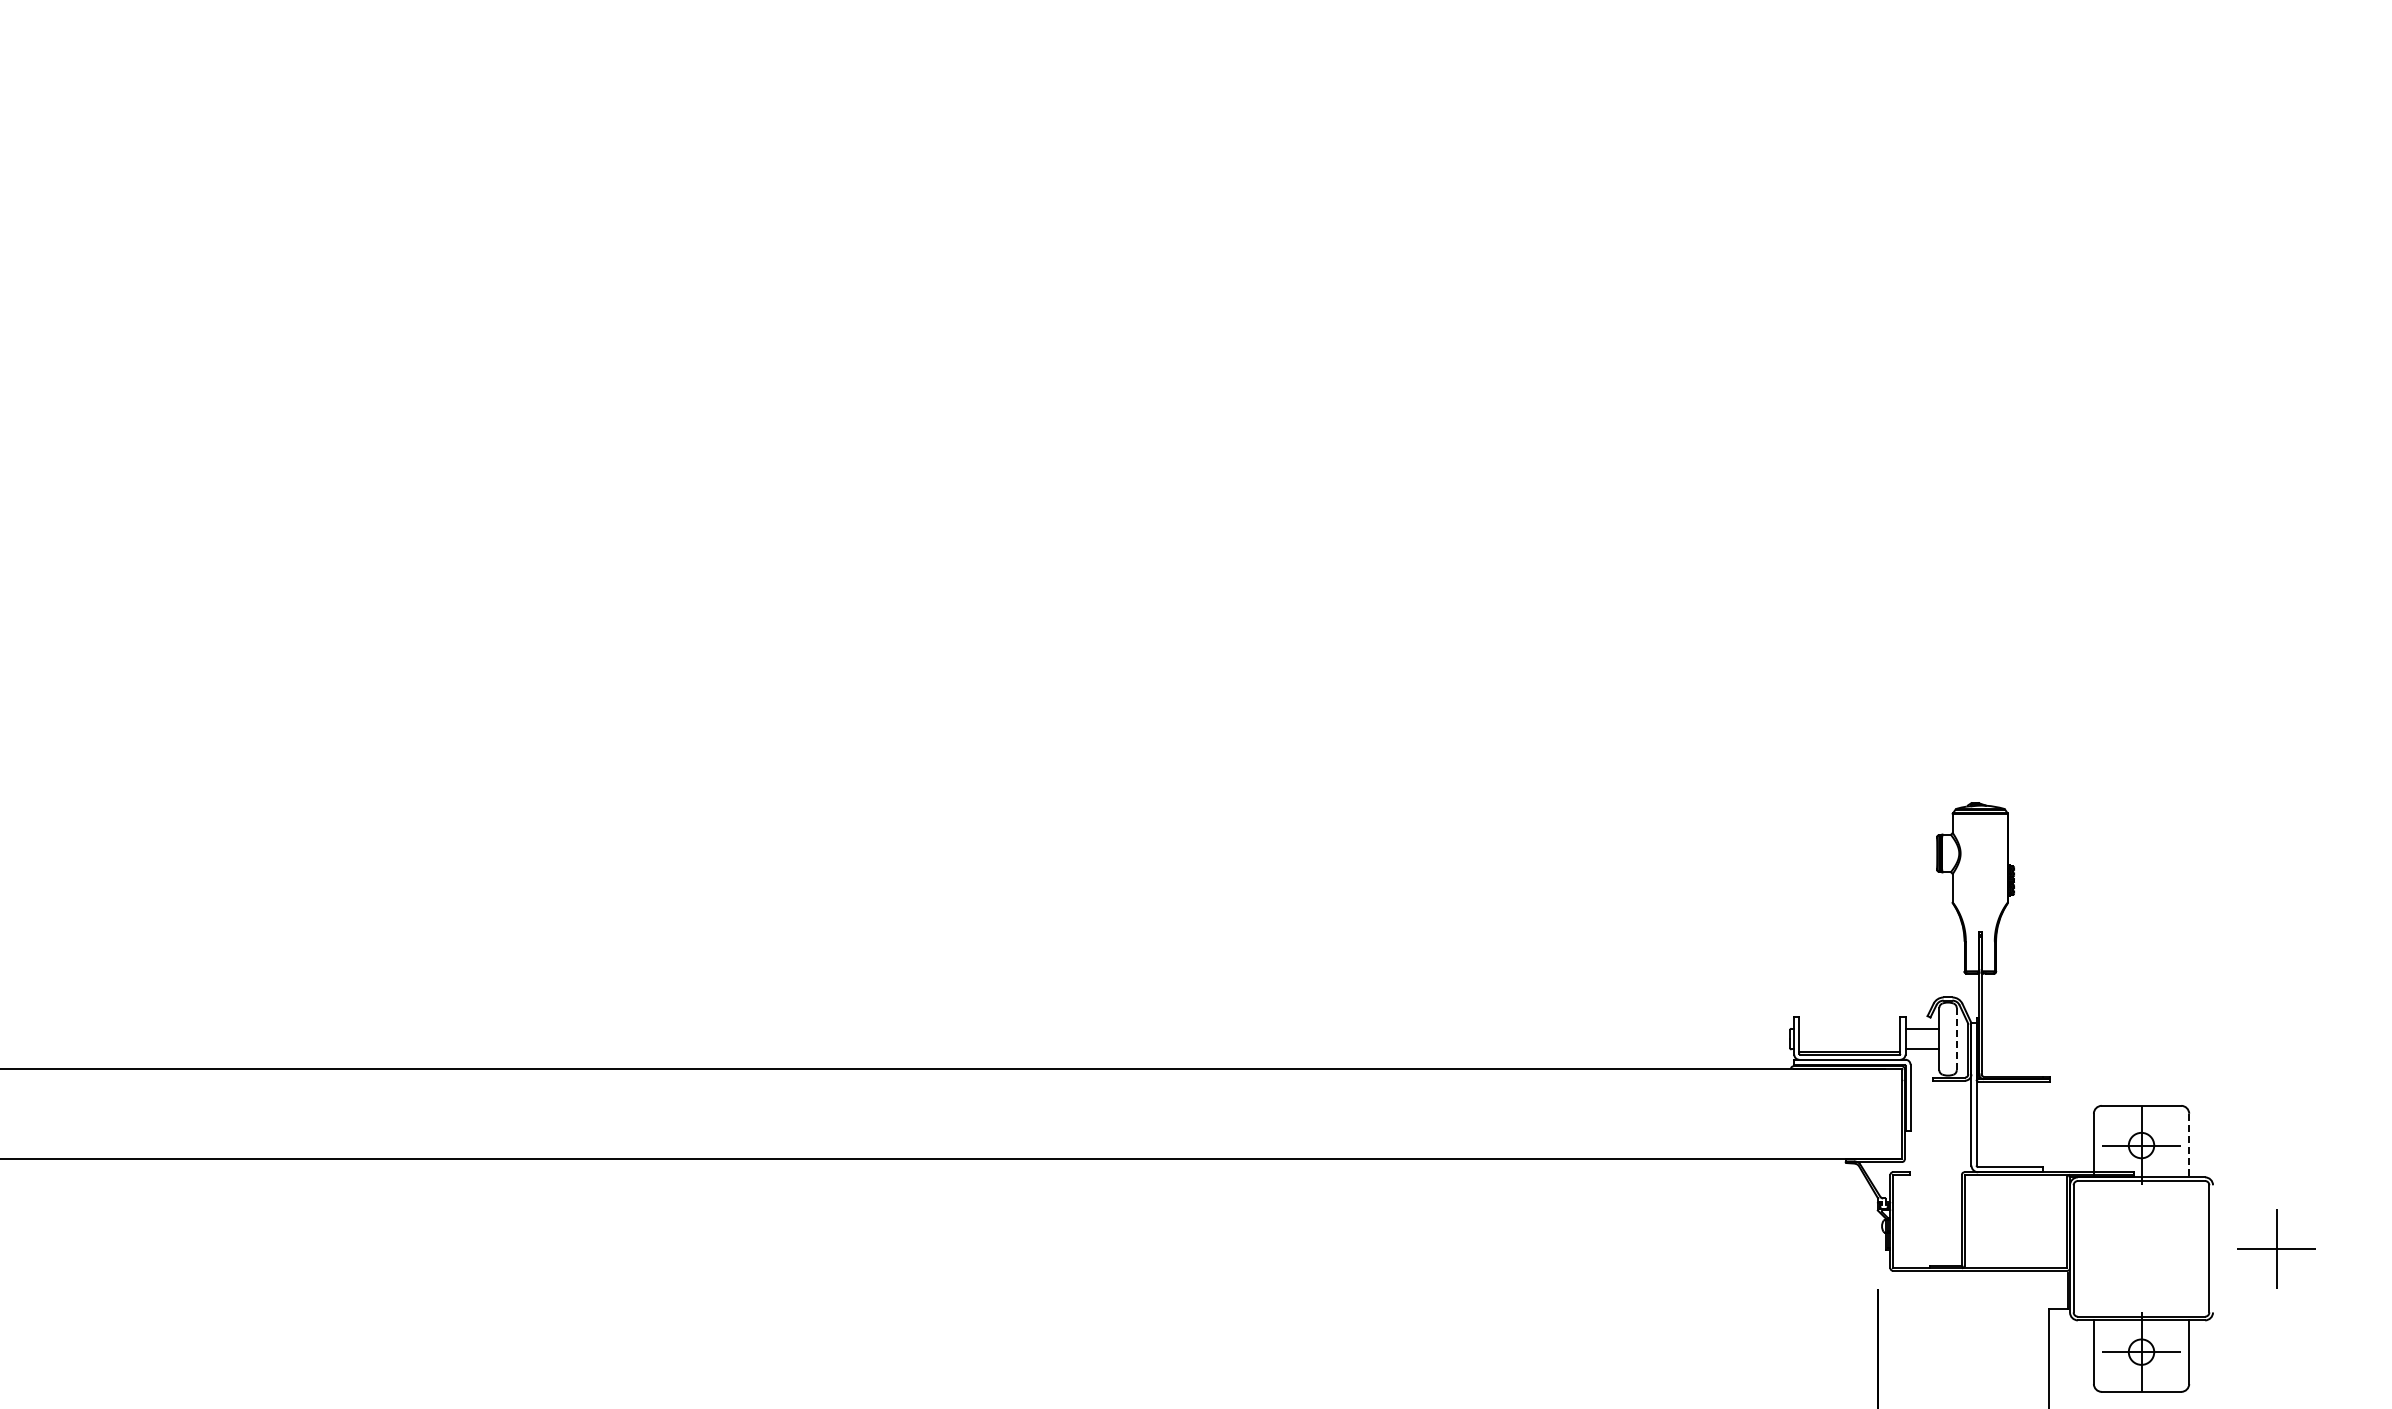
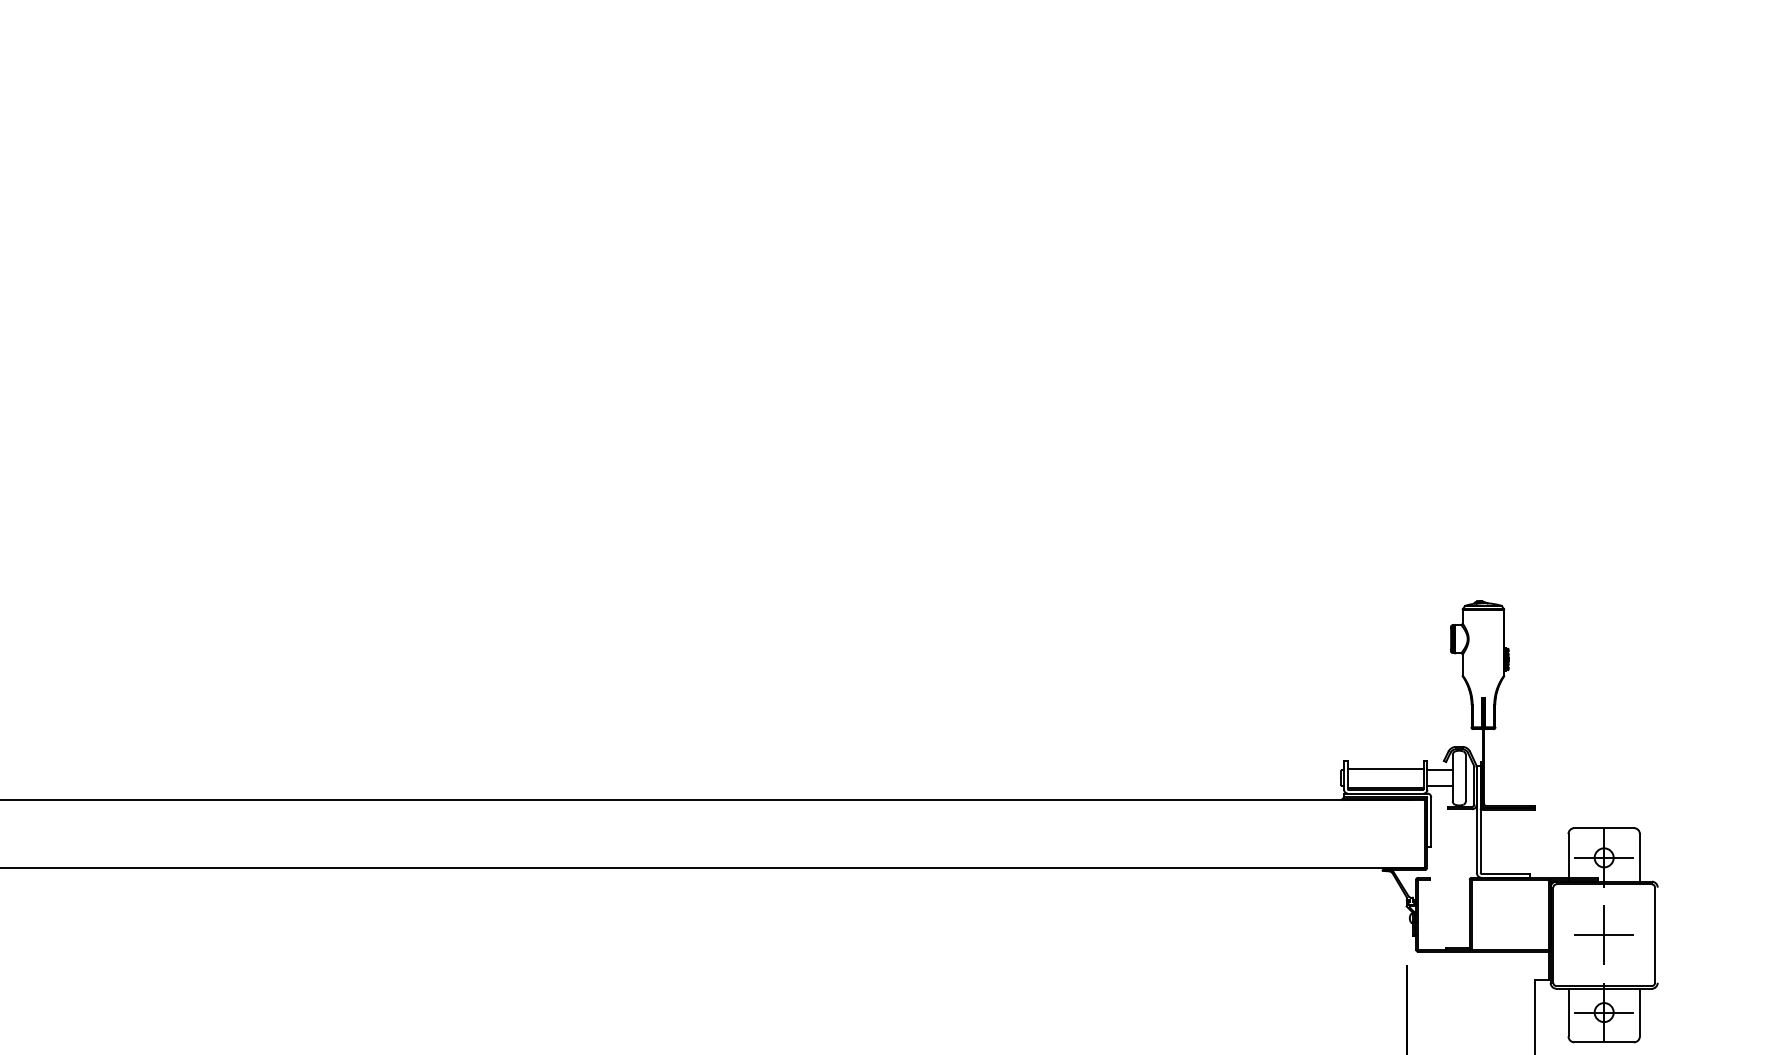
line: (1849, 1026) -> (1385, 768), added
line: (1956, 1039) -> (1465, 778), dashed -> solid
line: (2189, 1145) -> (1640, 857), dashed -> solid
part: (2276, 1248) -> (1604, 934), moved

